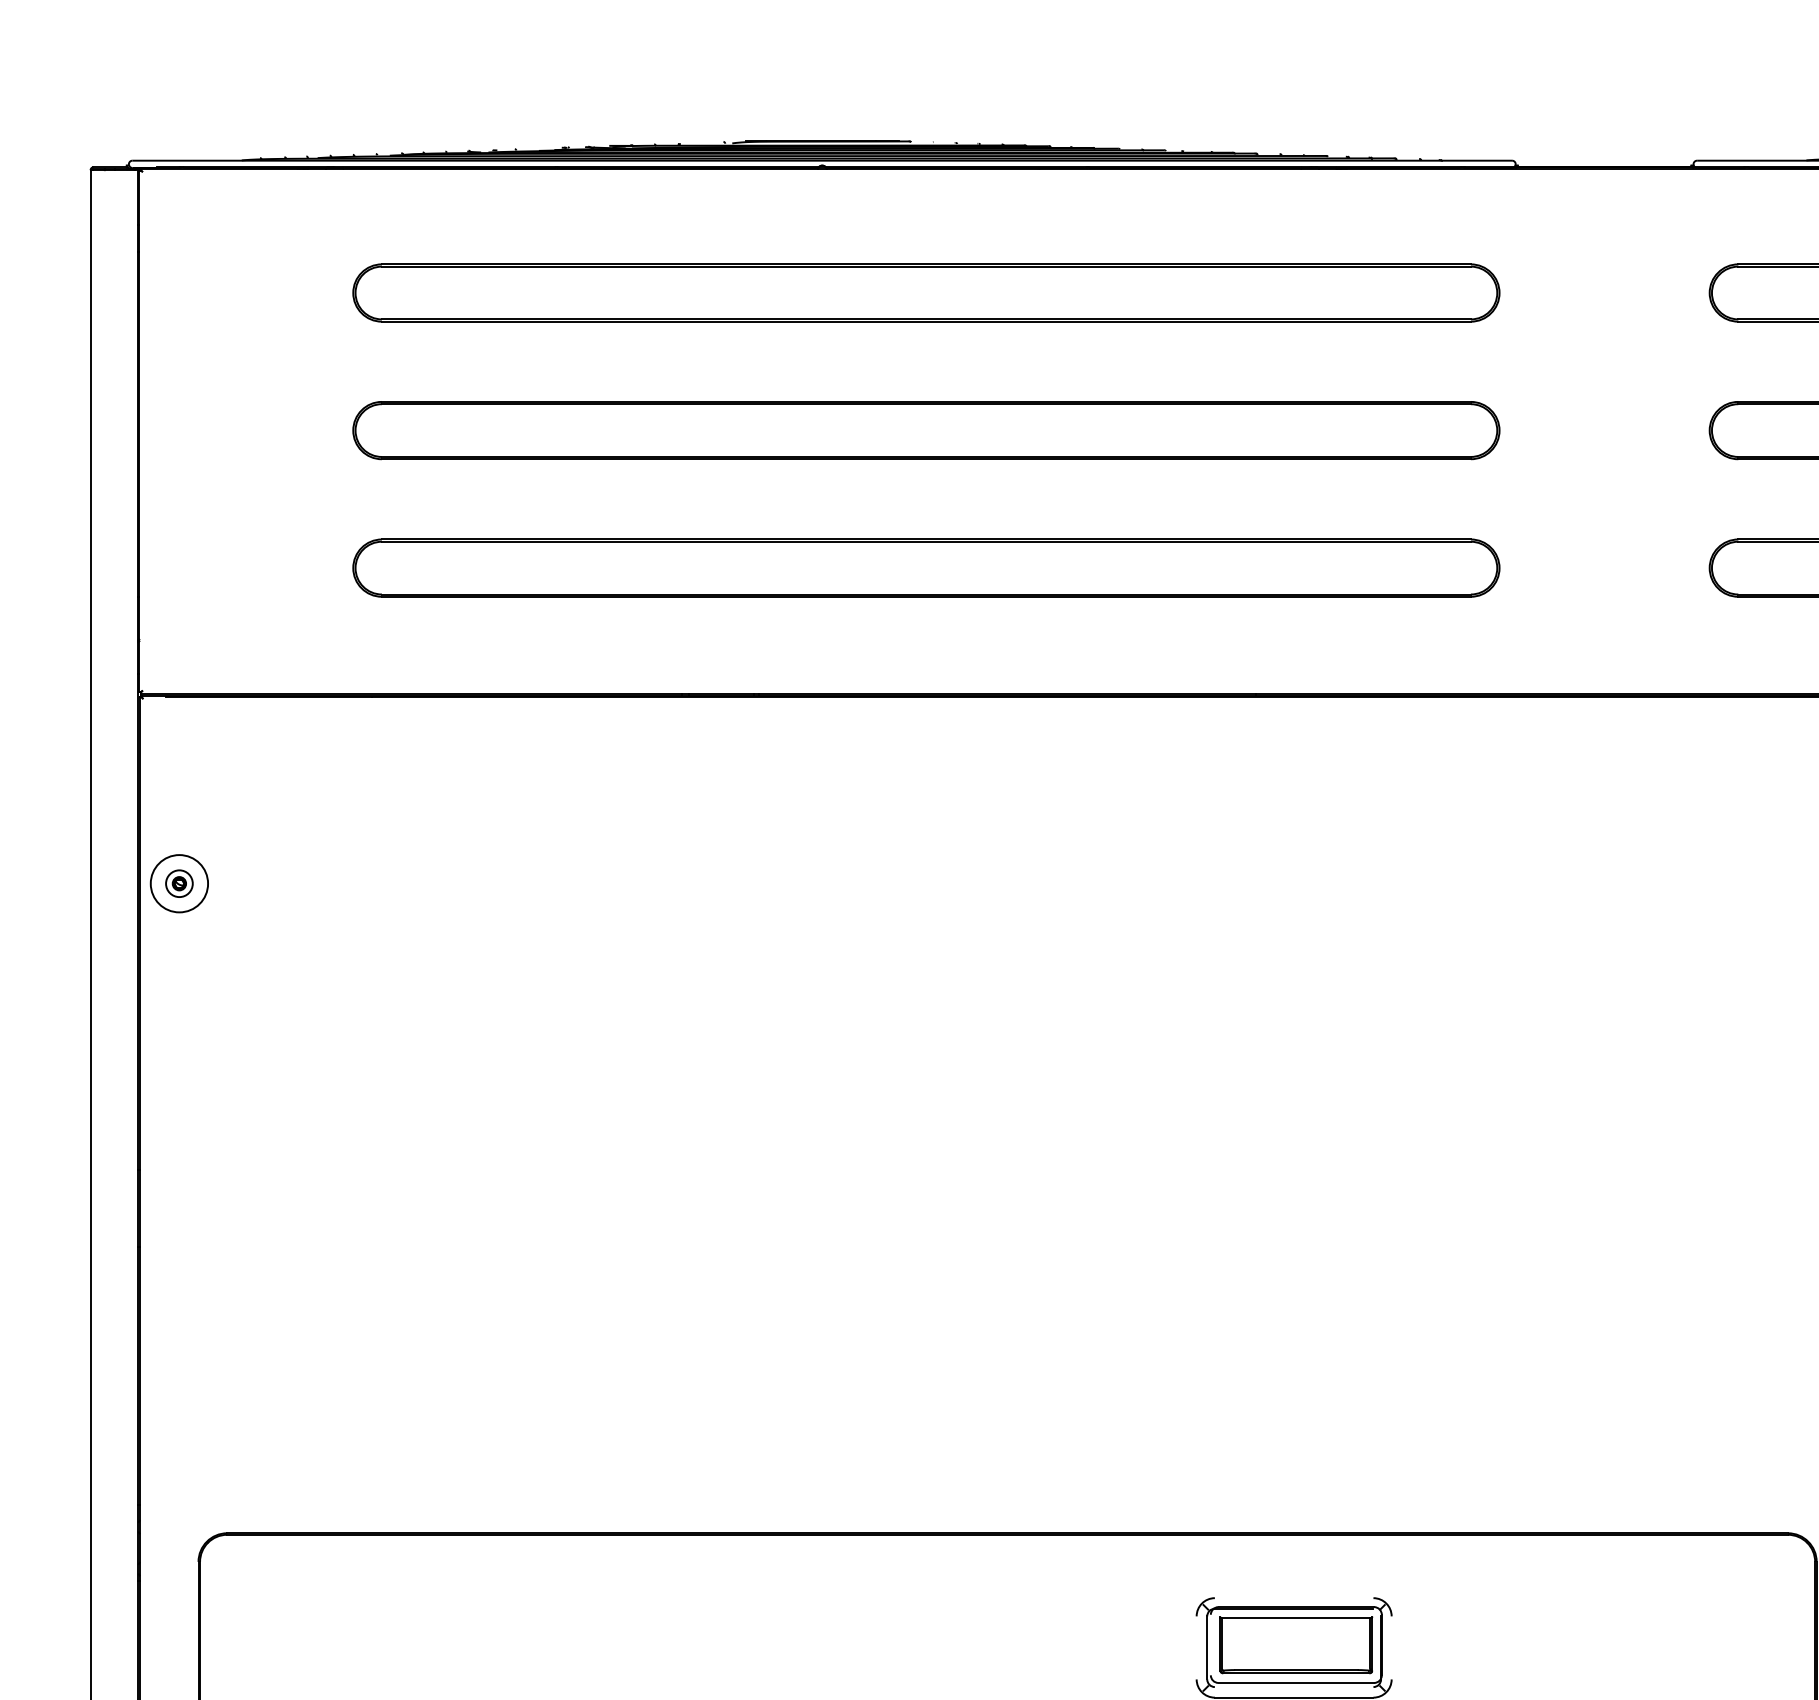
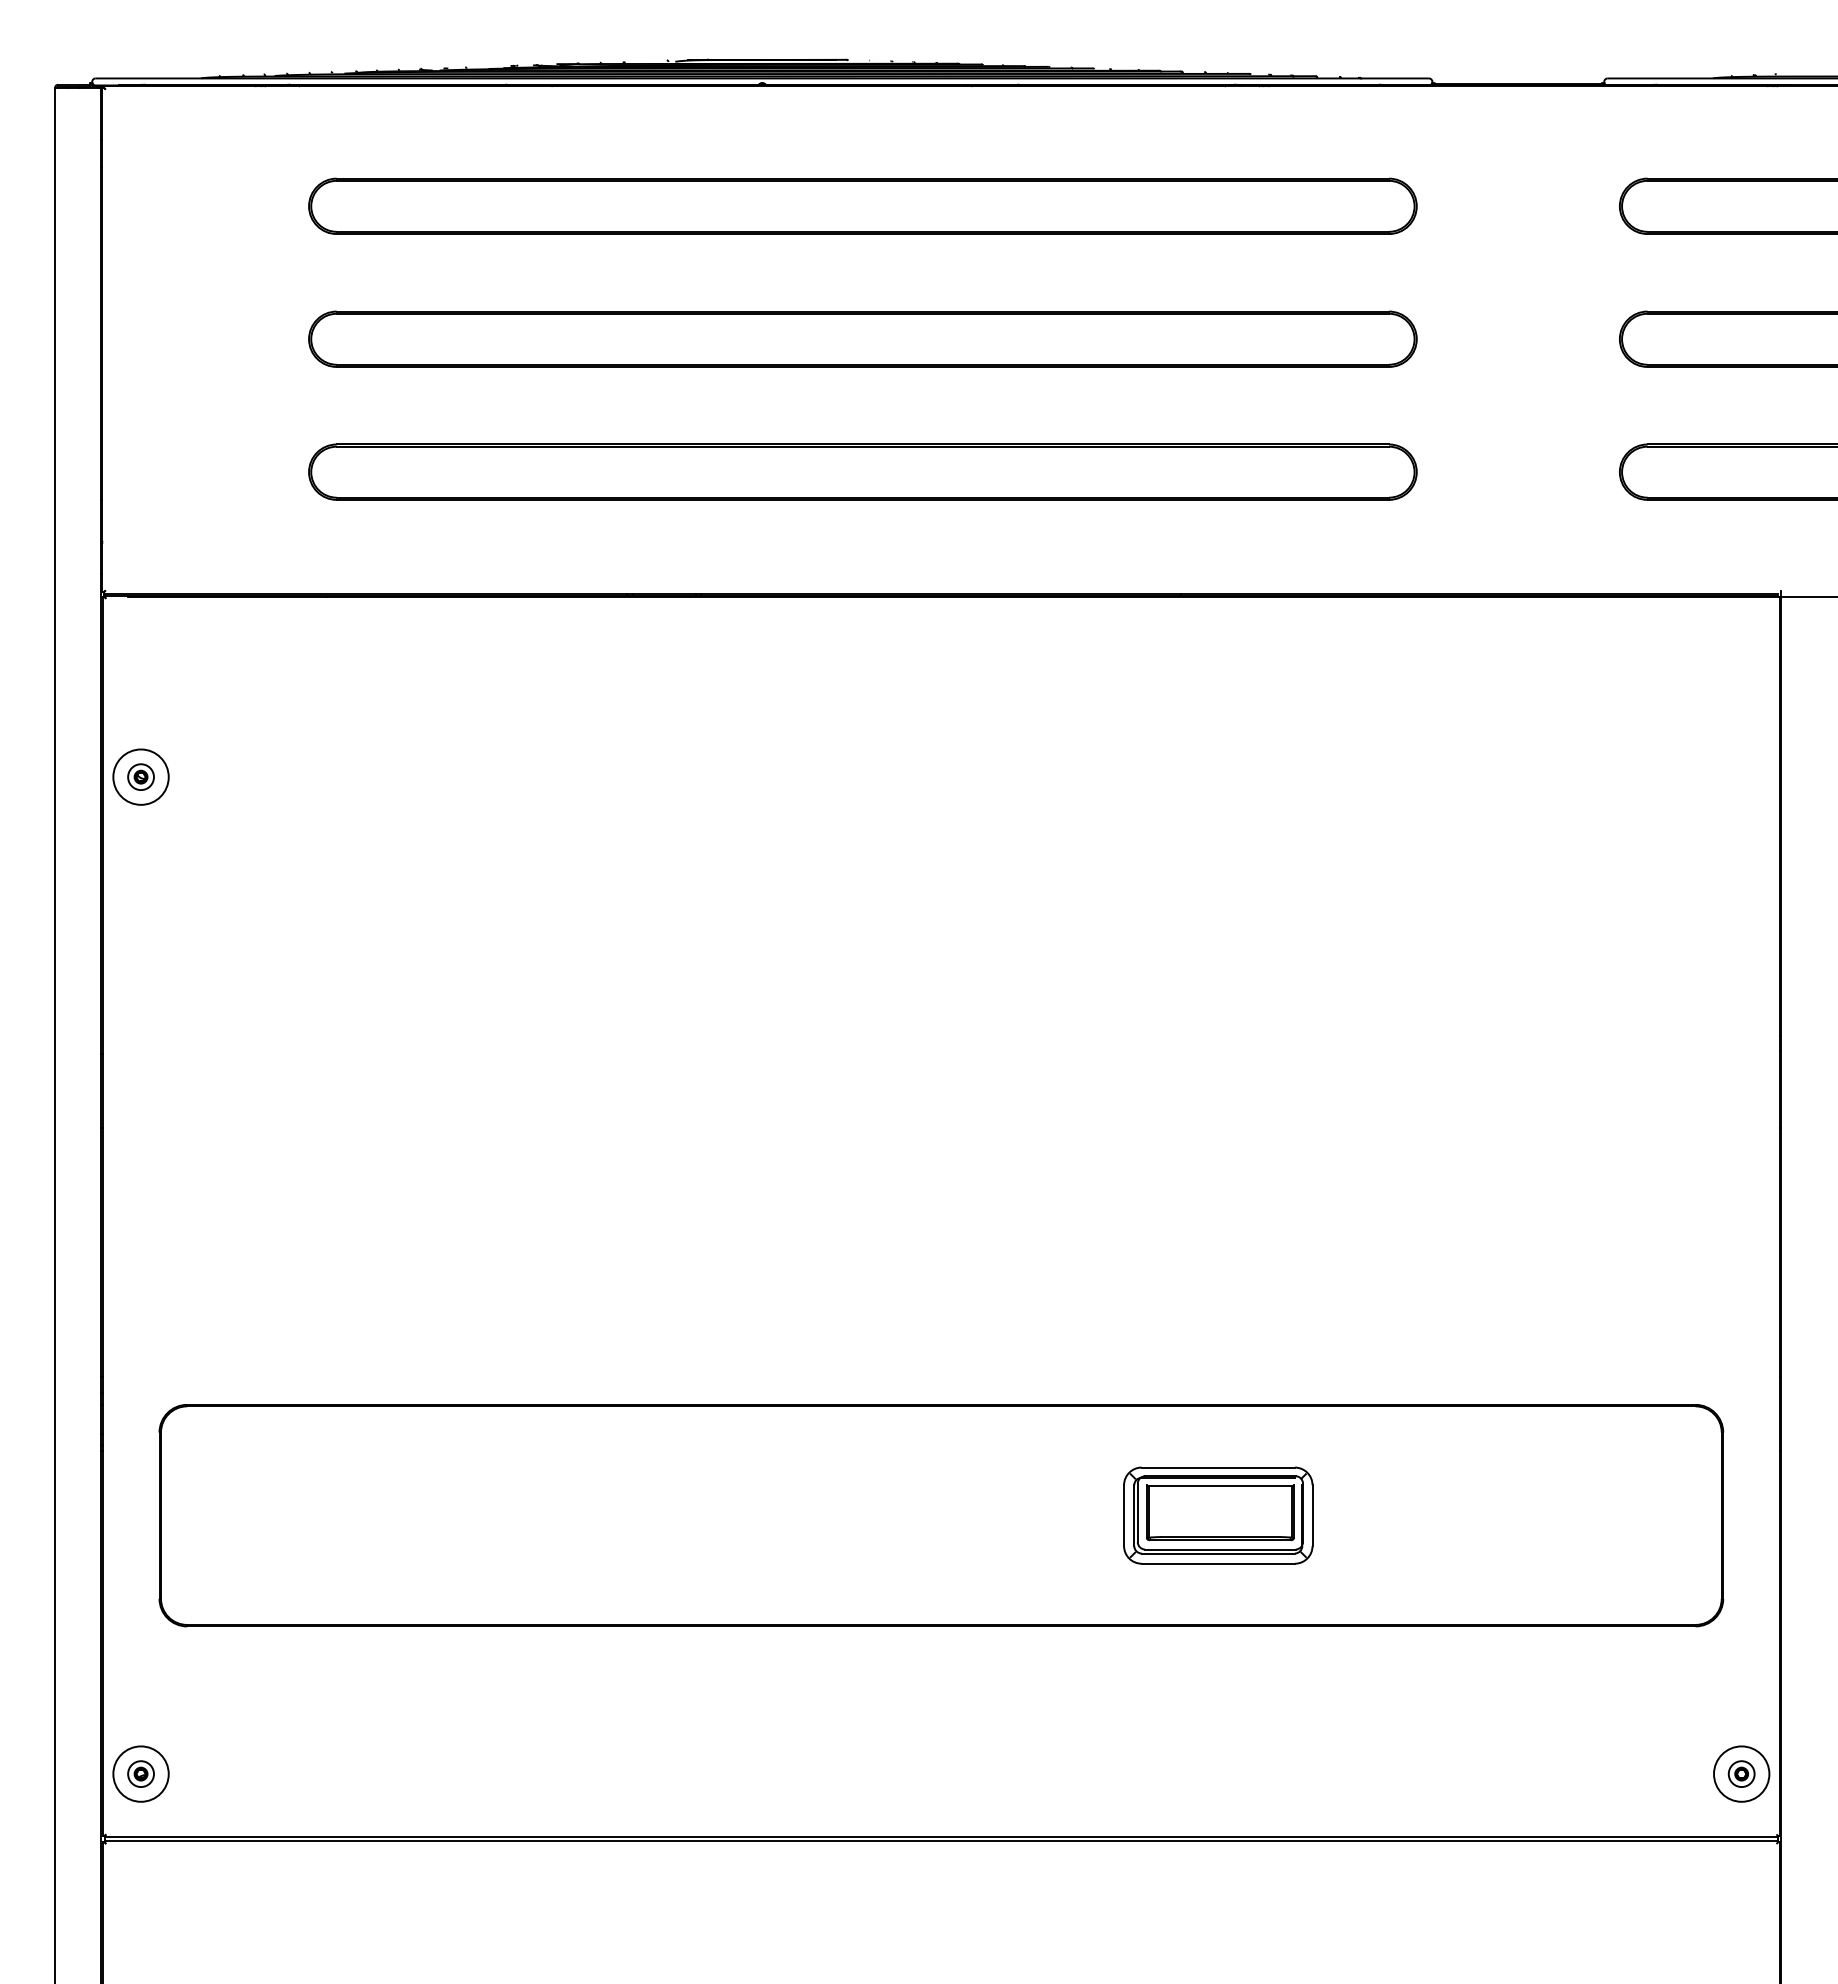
line: (1293, 1598) -> (1217, 1467), added
line: (1210, 1644) -> (1137, 1512), added
line: (1197, 1647) -> (1124, 1515), added
line: (1391, 1647) -> (1312, 1515), added
line: (1293, 1687) -> (1217, 1553), added

